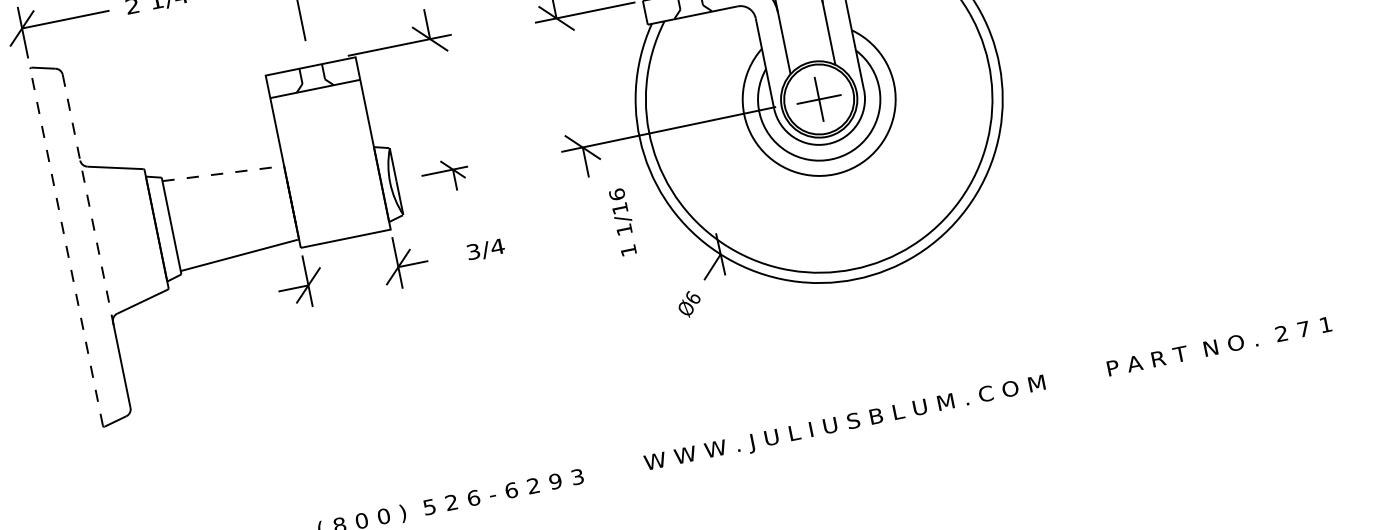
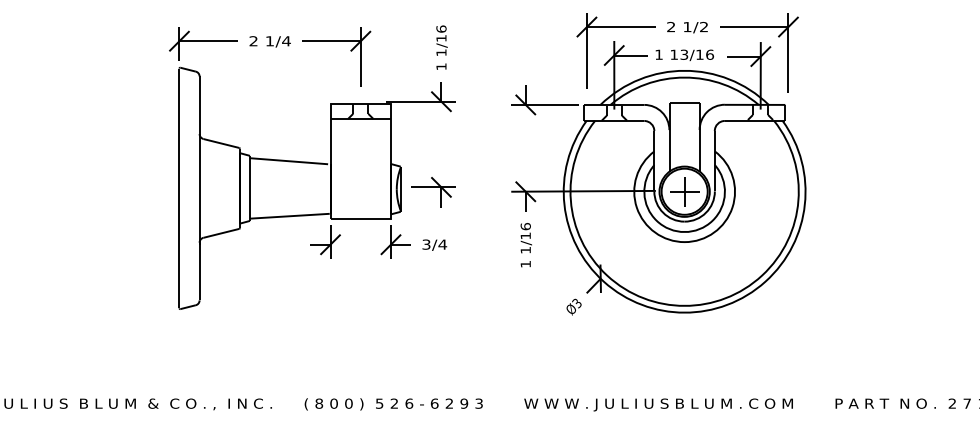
line: (222, 174) -> (289, 161), dashed -> solid
part: (445, 176) -> (433, 192), size x1.43
line: (88, 201) -> (199, 161), dashed -> solid
text: (622, 222) -> (525, 245), moved
line: (66, 247) -> (179, 188), dashed -> solid
text: (485, 249) -> (434, 244), moved
text: (692, 298) -> (576, 303), Ø6 -> Ø3

